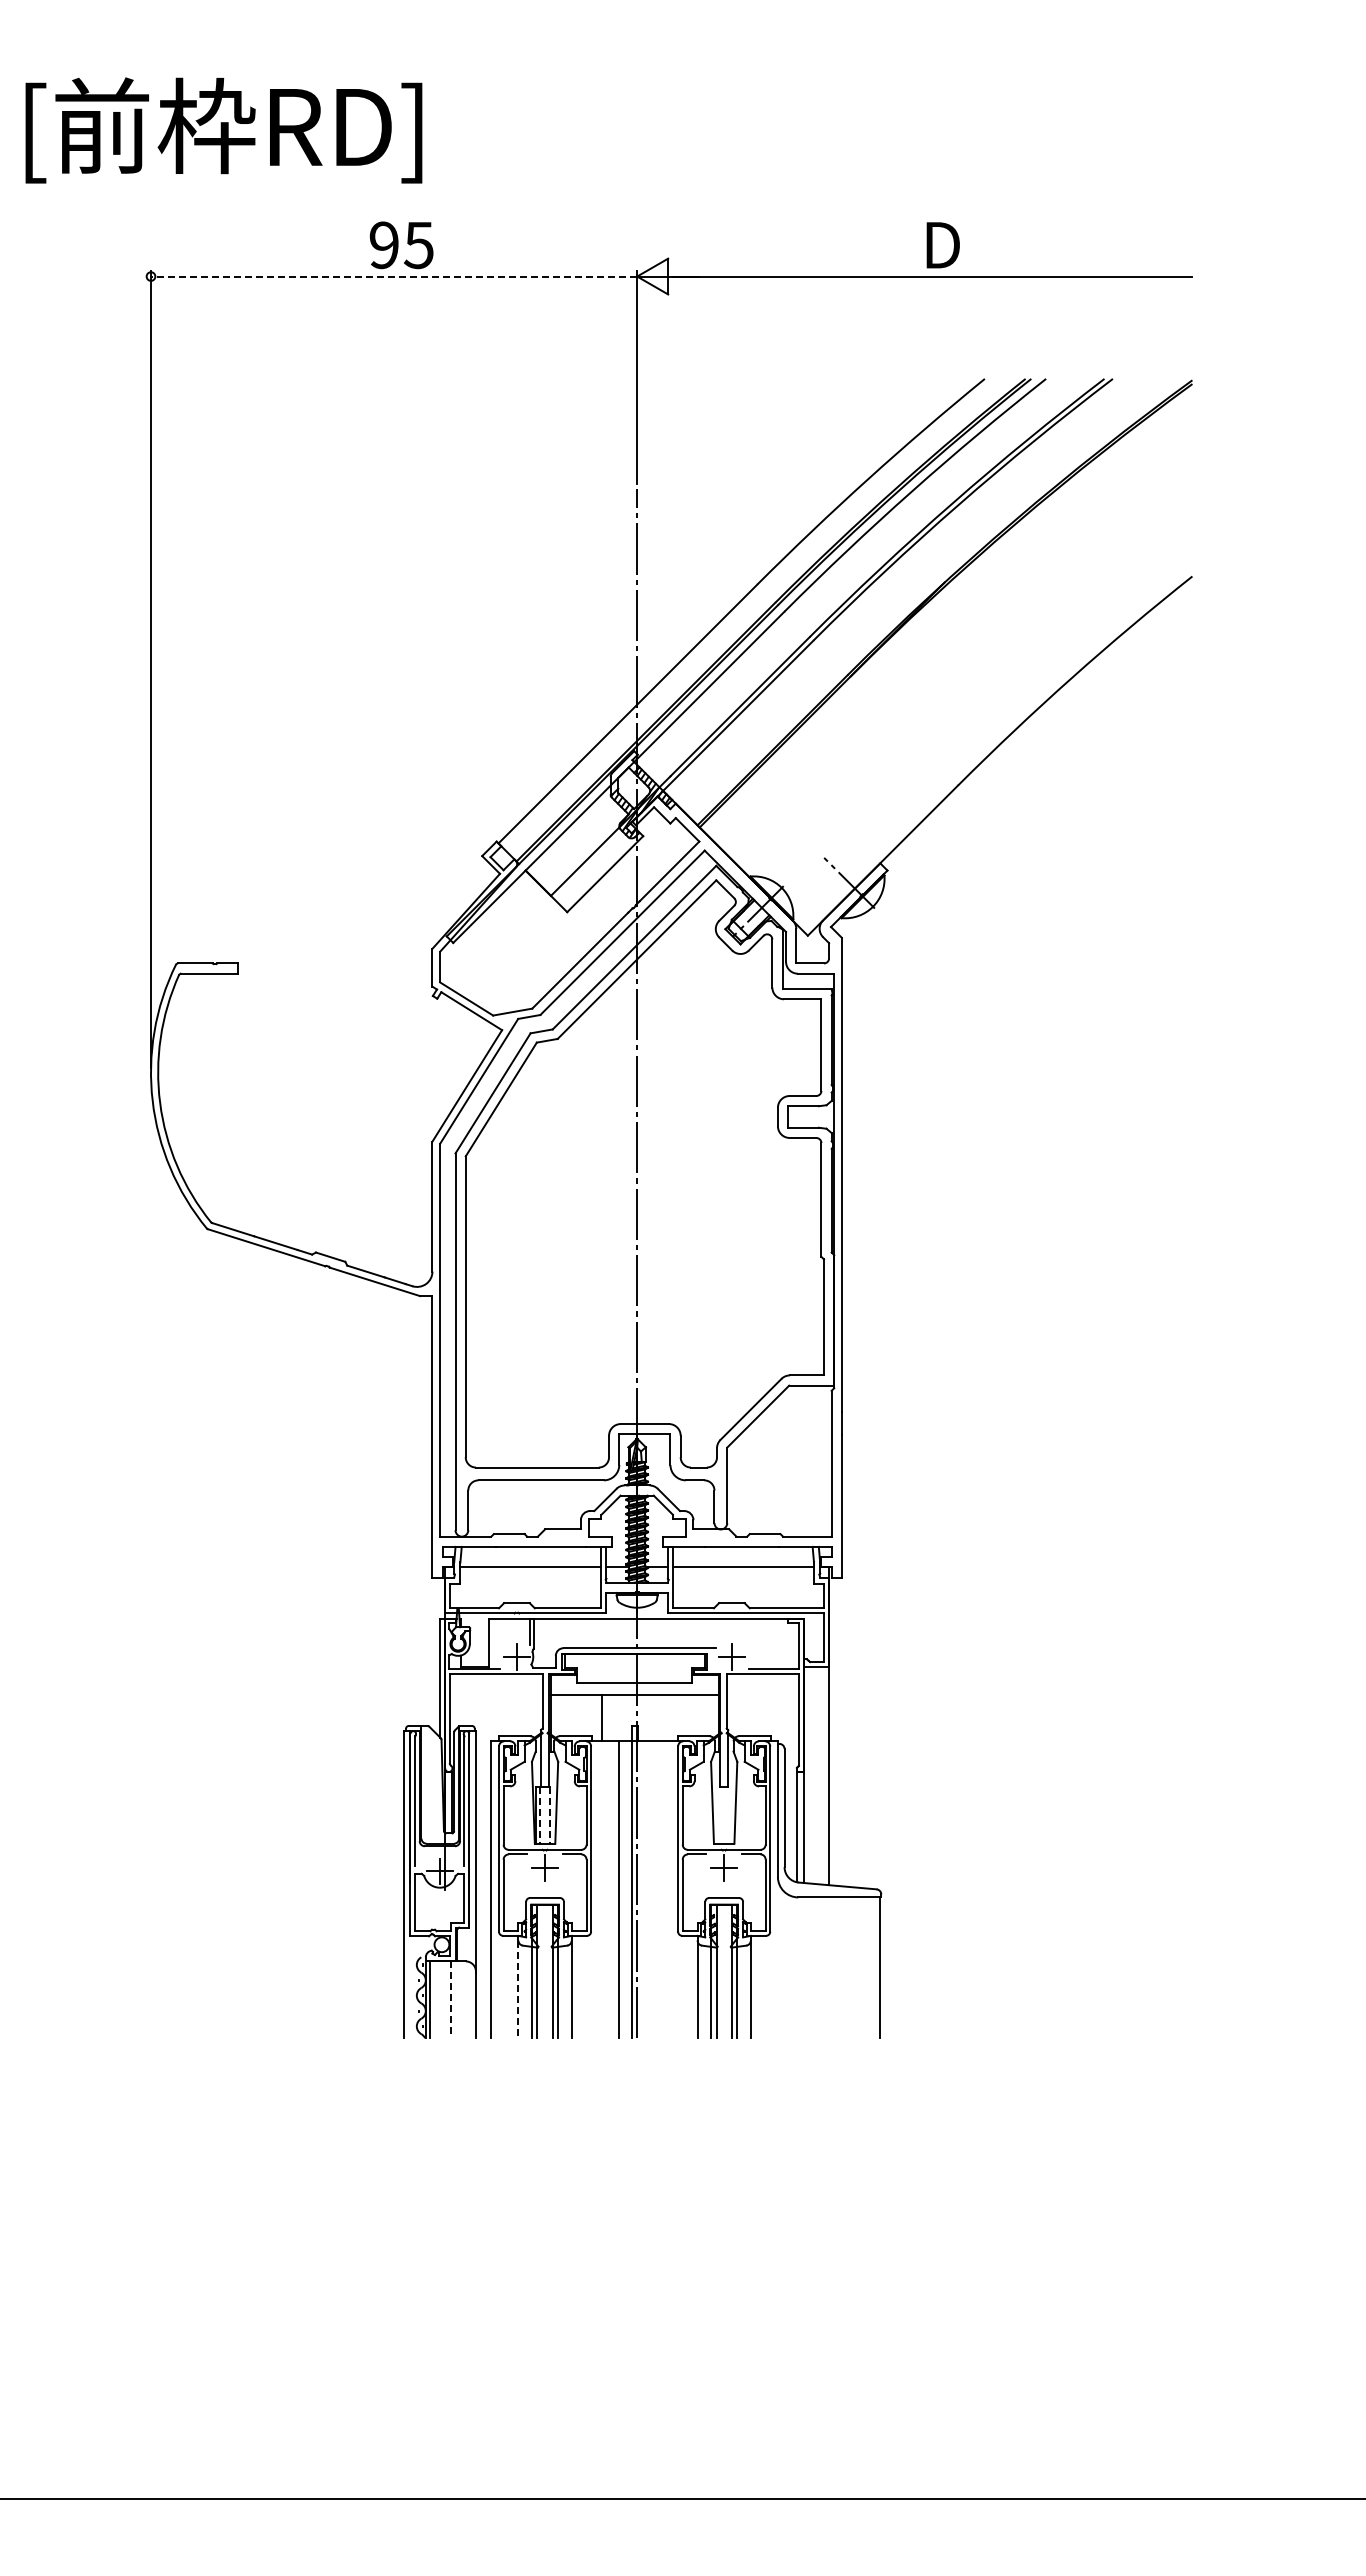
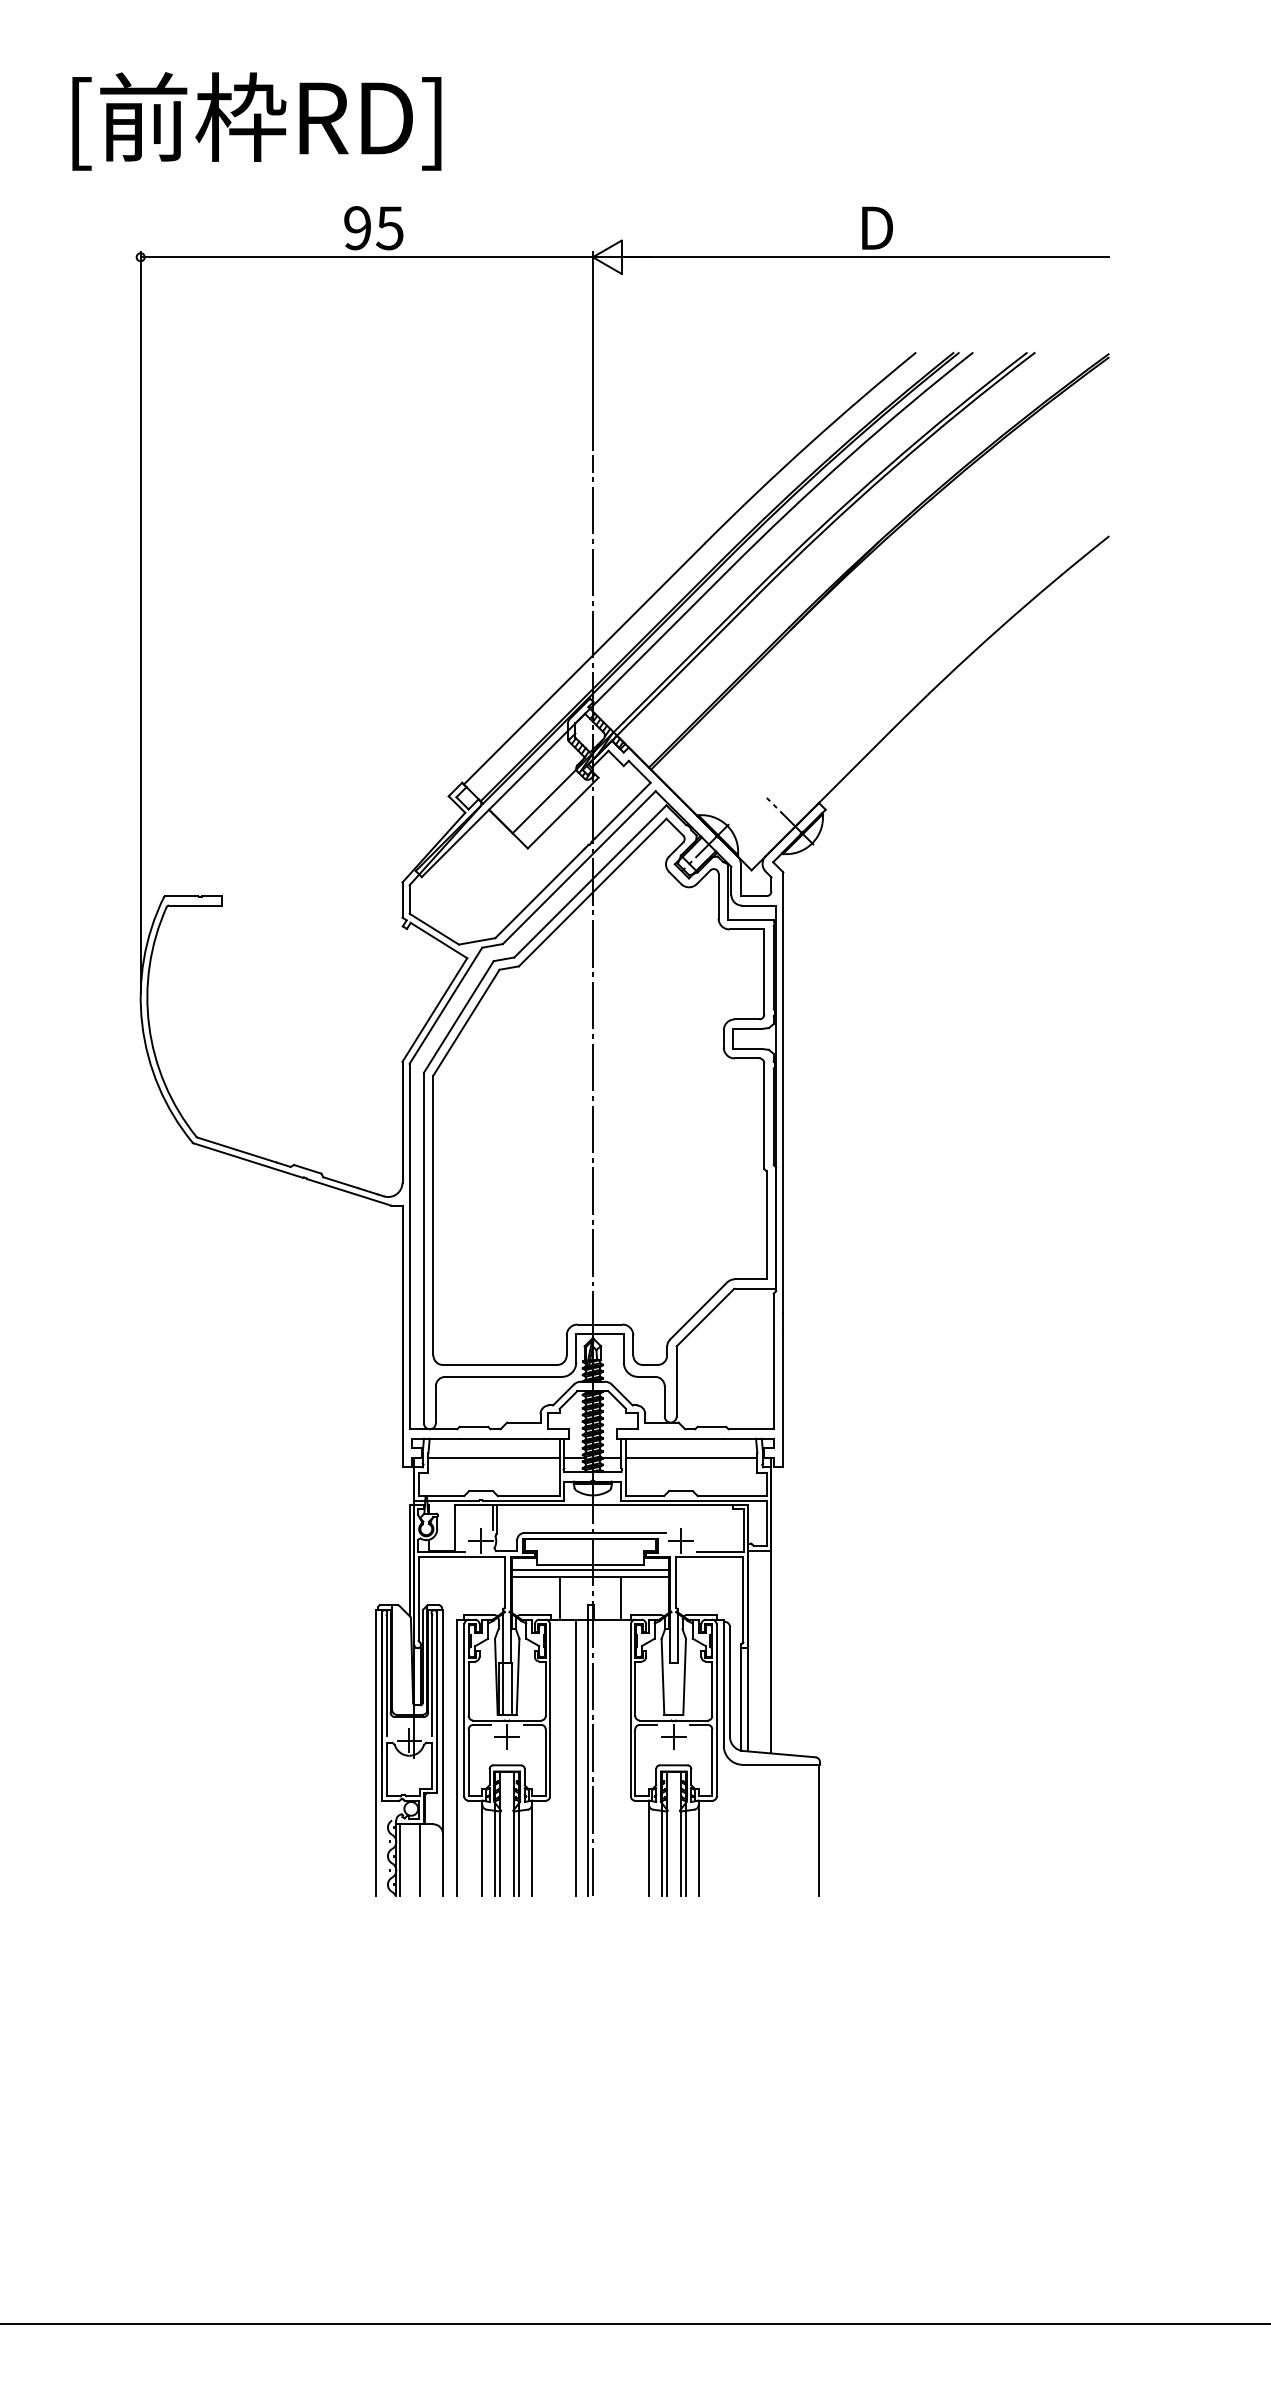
text: (223, 130) -> (256, 121), moved
line: (393, 276) -> (366, 257), dashed -> solid
line: (634, 1688) -> (590, 1570), added
line: (667, 1718) -> (621, 1598), added
line: (540, 1816) -> (502, 1689), dashed -> solid
line: (550, 1816) -> (512, 1689), dashed -> solid
line: (518, 1989) -> (482, 1850), dashed -> solid
line: (451, 2000) -> (420, 1860), dashed -> solid

